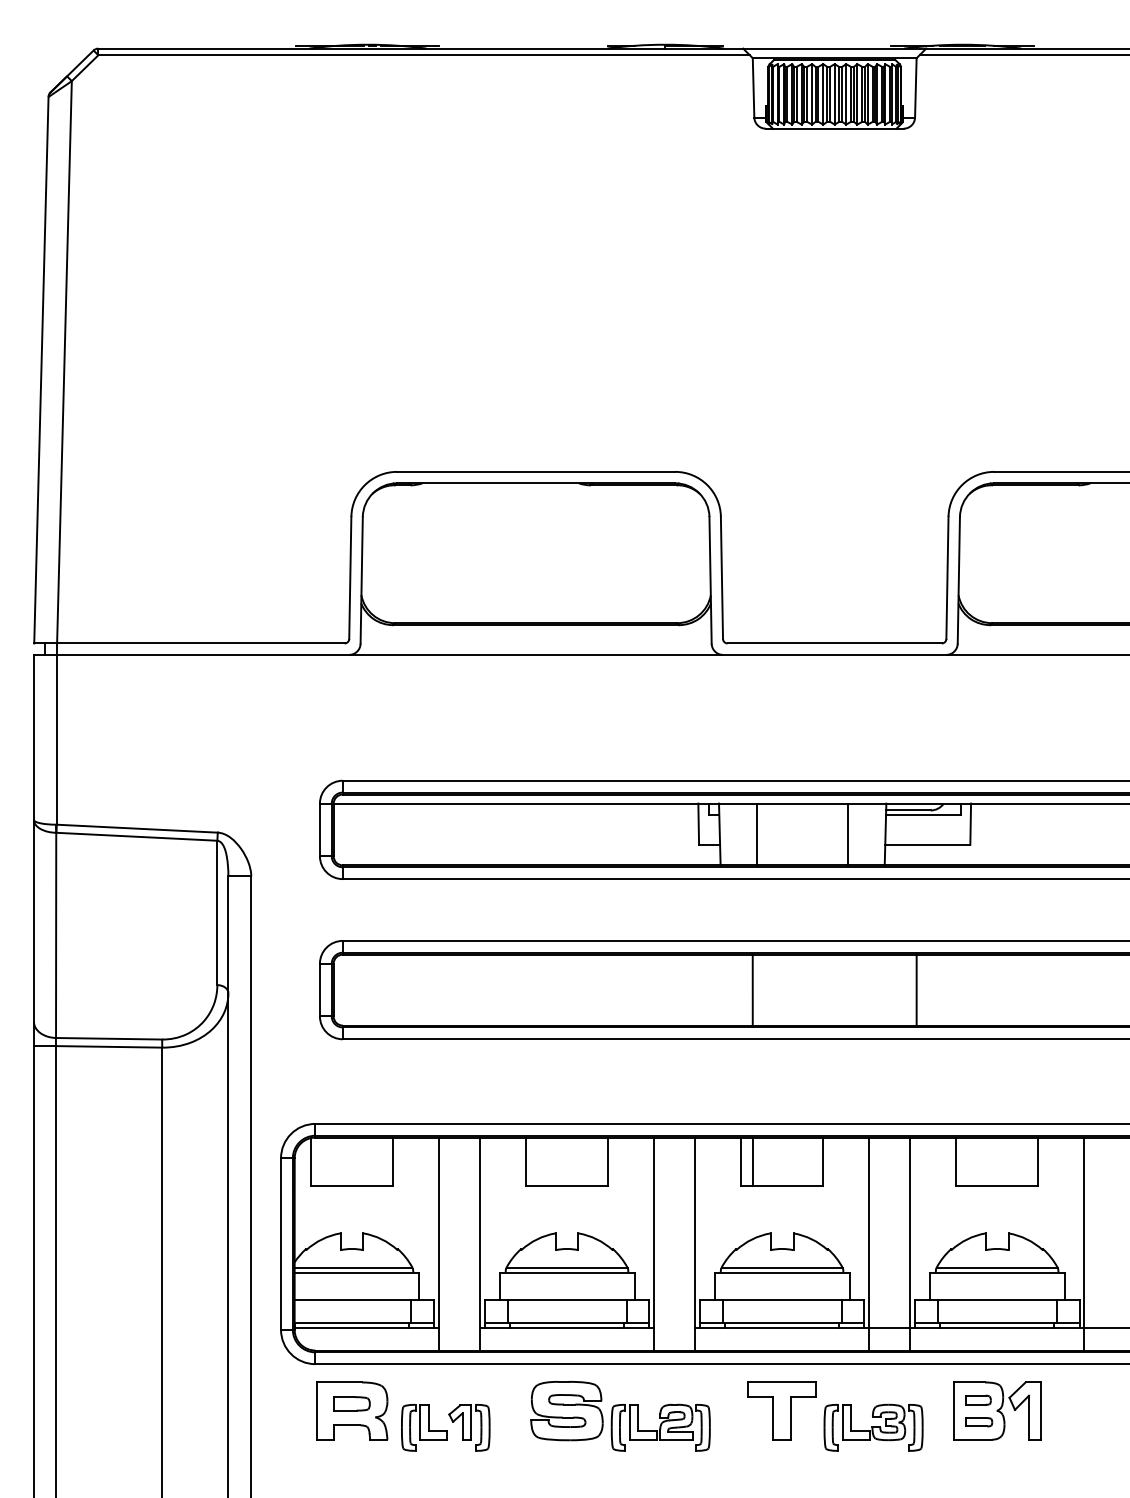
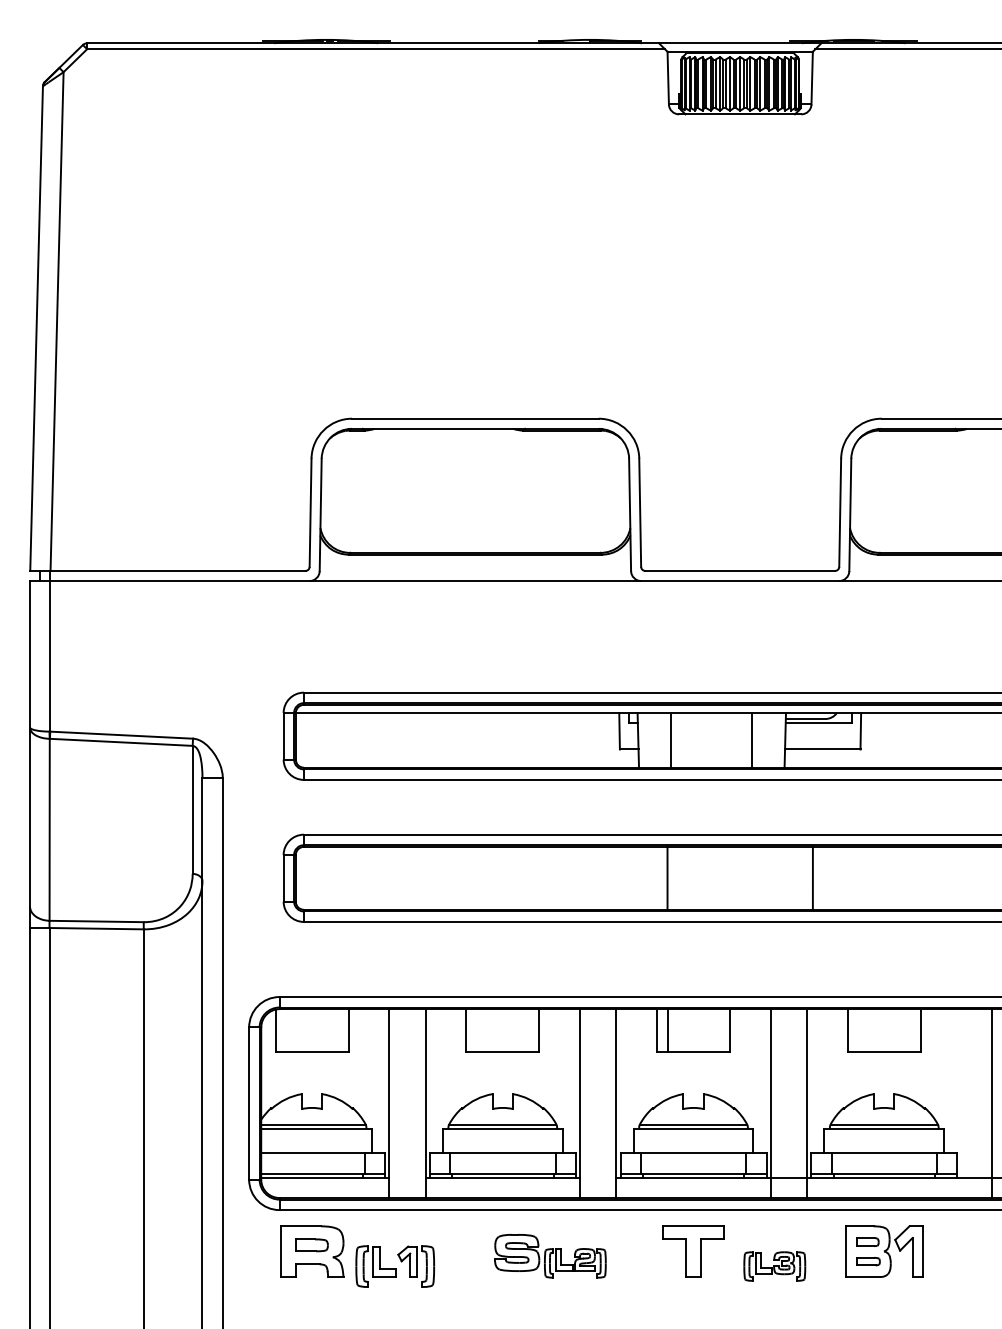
line: (1084, 1243) -> (992, 1103), moved
part: (620, 1415) -> (550, 1255), size x0.7
part: (873, 1427) -> (774, 1266), size x0.7

